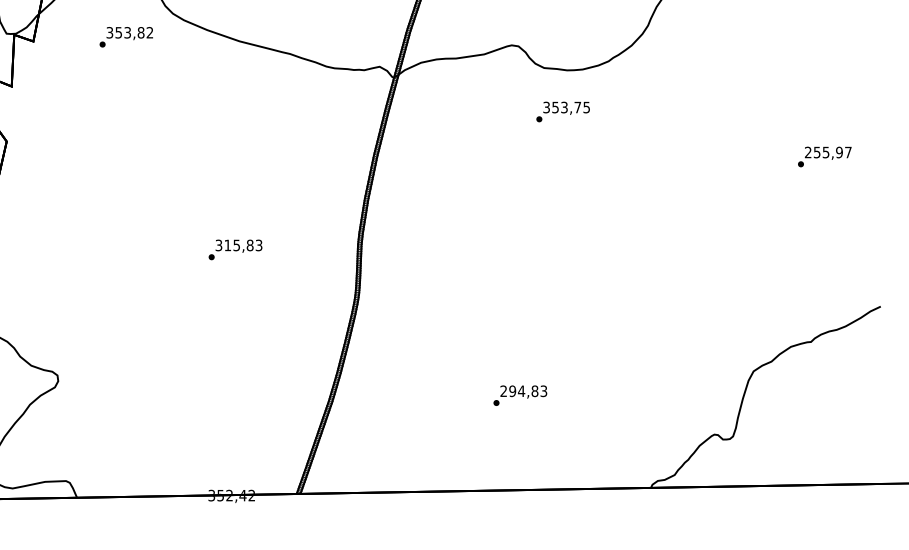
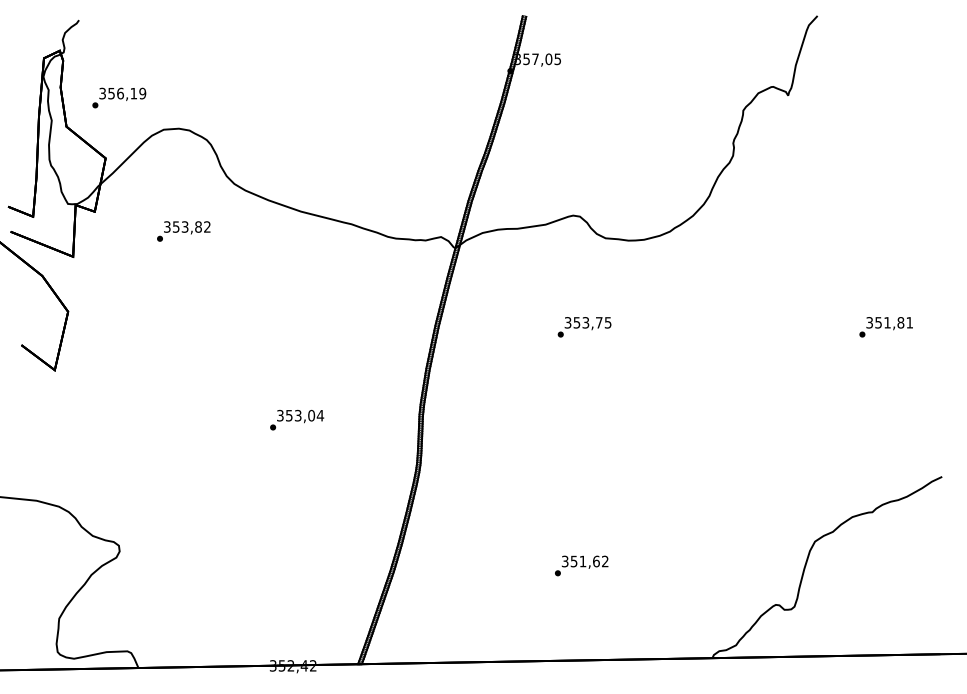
text: (126, 37) -> (183, 231), moved
text: (563, 112) -> (584, 327), moved
text: (828, 152) -> (889, 322), 255,97 -> 351,81
text: (244, 245) -> (305, 415), 315,83 -> 353,04
text: (523, 391) -> (584, 561), 294,83 -> 351,62

